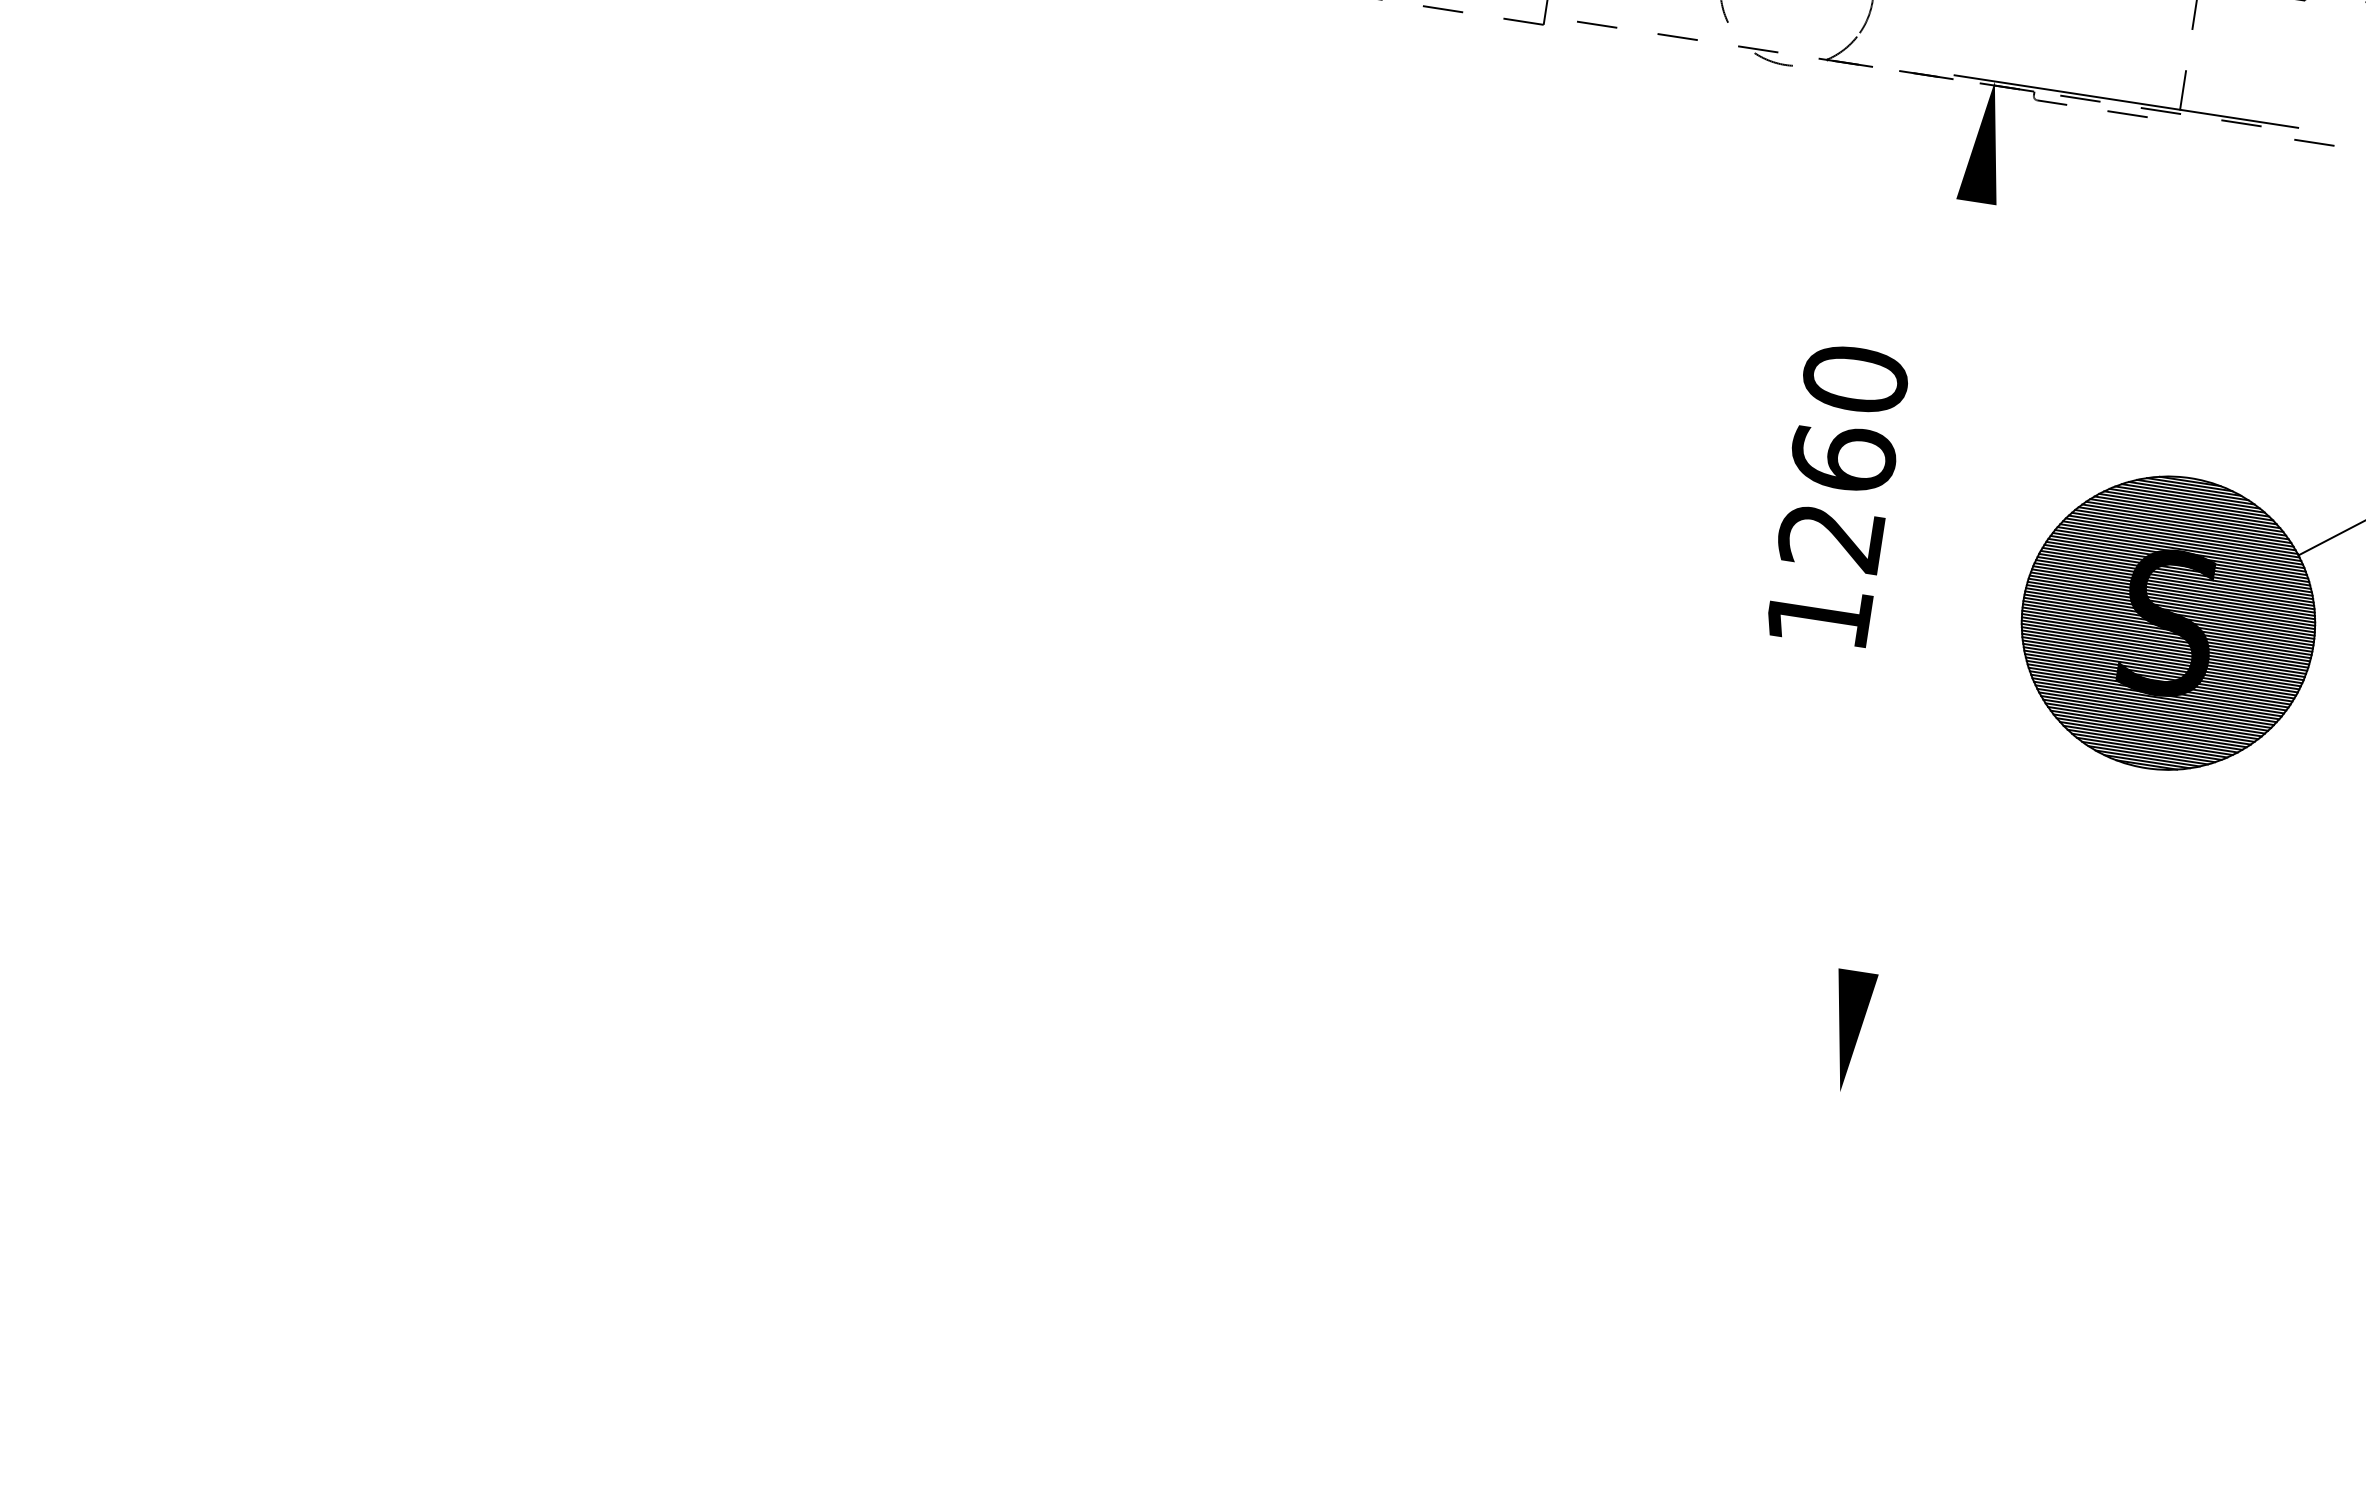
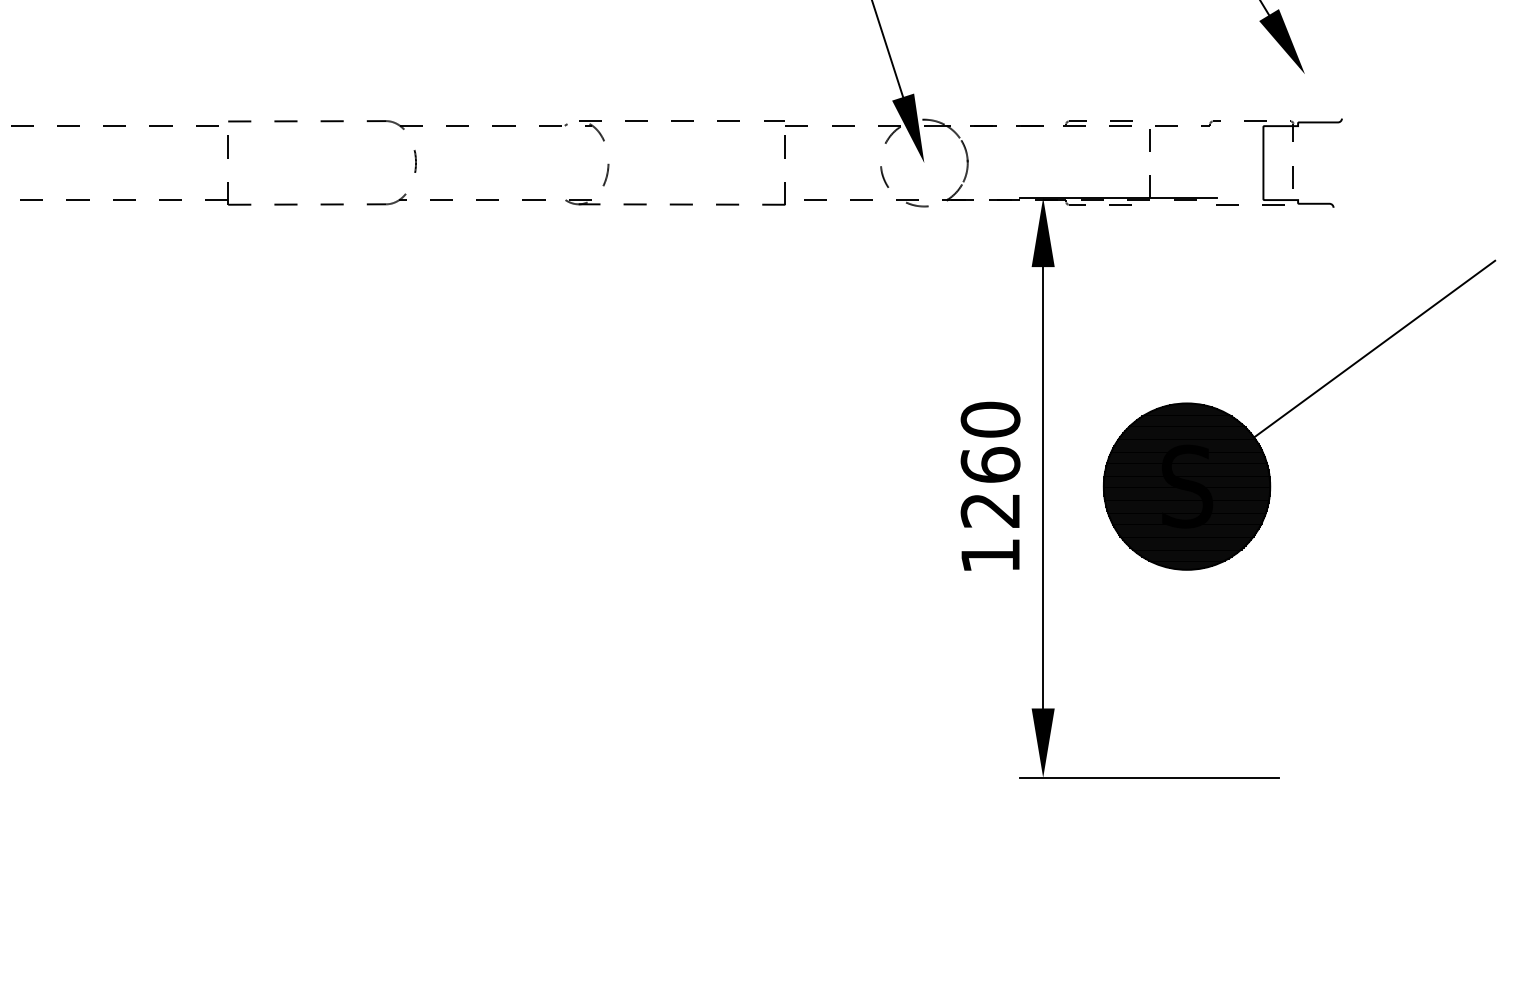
text: (1837, 493) -> (990, 485), moved
line: (1918, 586) -> (1043, 487), added
line: (2025, 1120) -> (1149, 777), added

